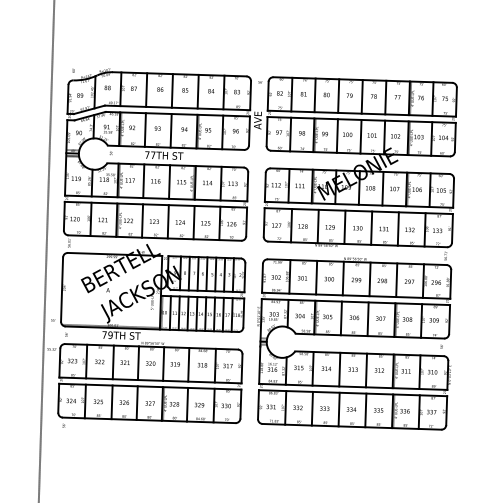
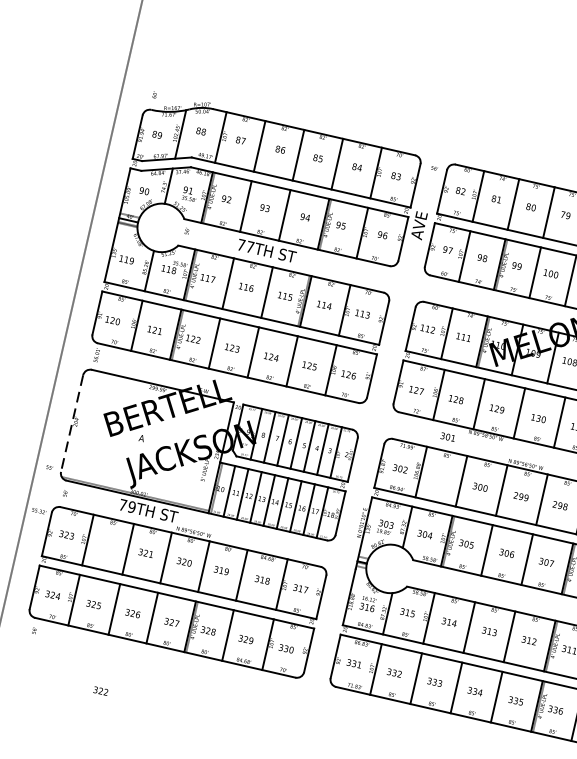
text: (302, 278) -> (447, 437), moved
line: (62, 290) -> (72, 425), solid -> dashed
text: (99, 361) -> (100, 690), moved

